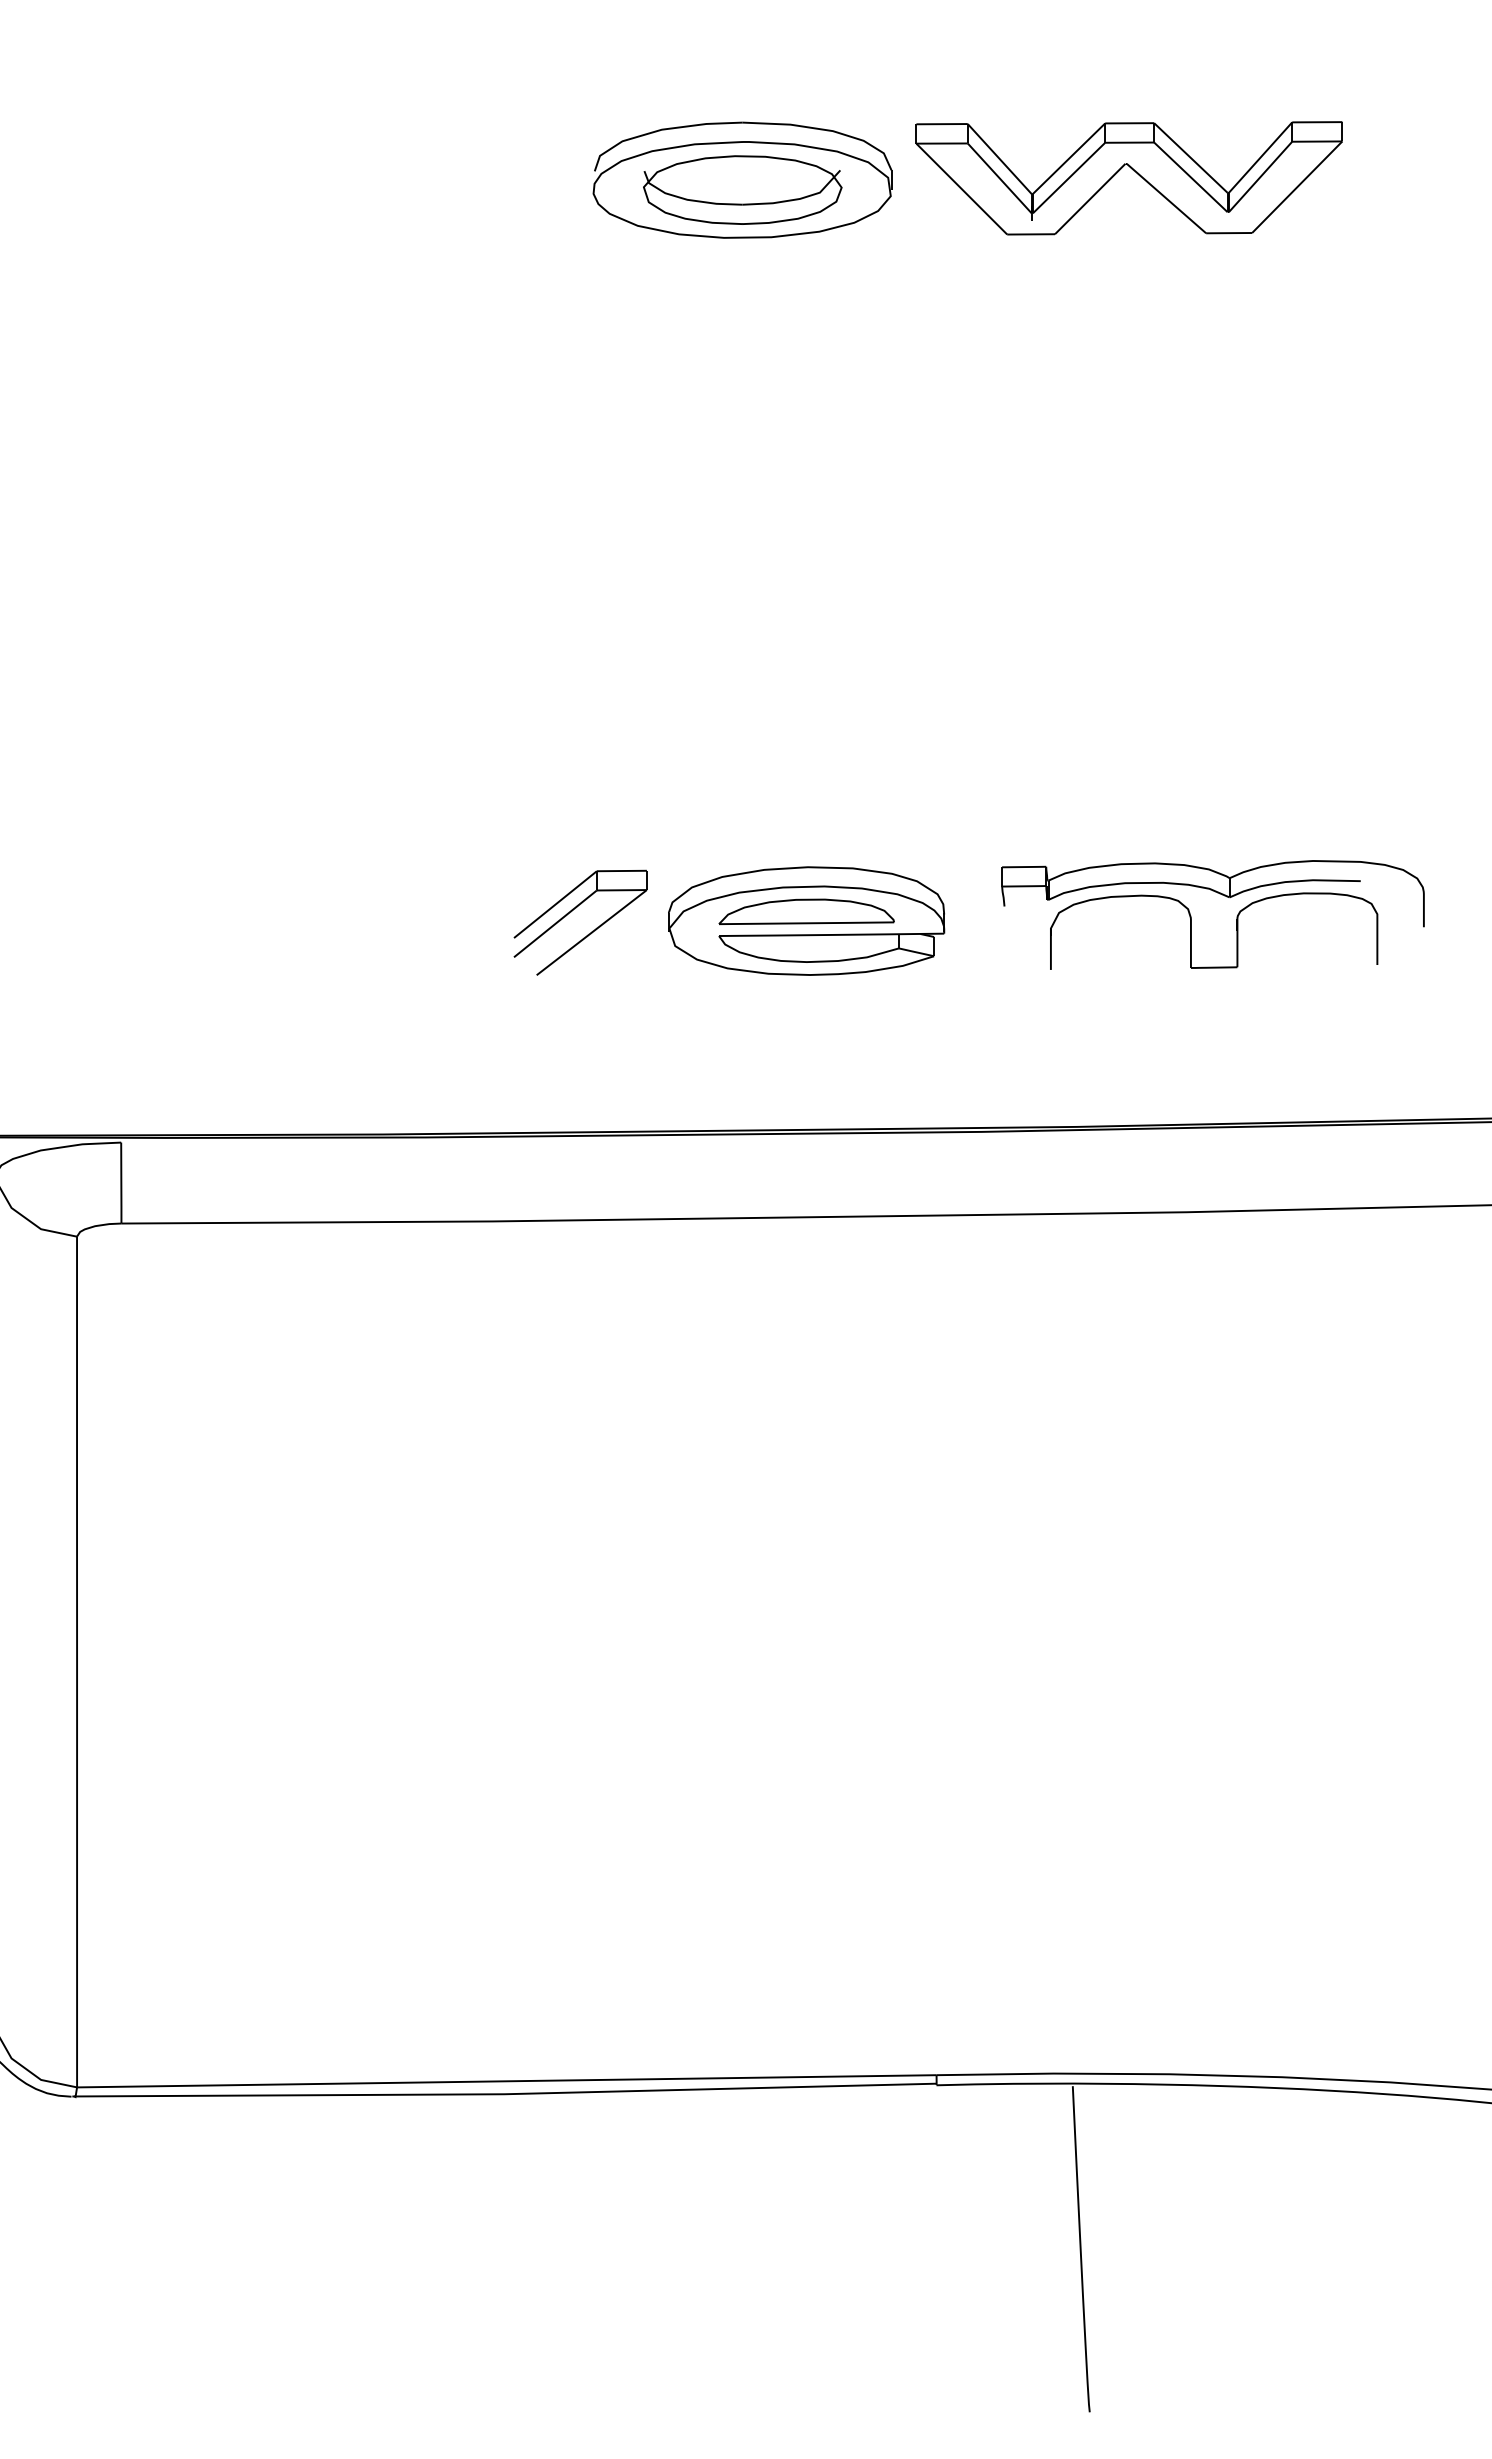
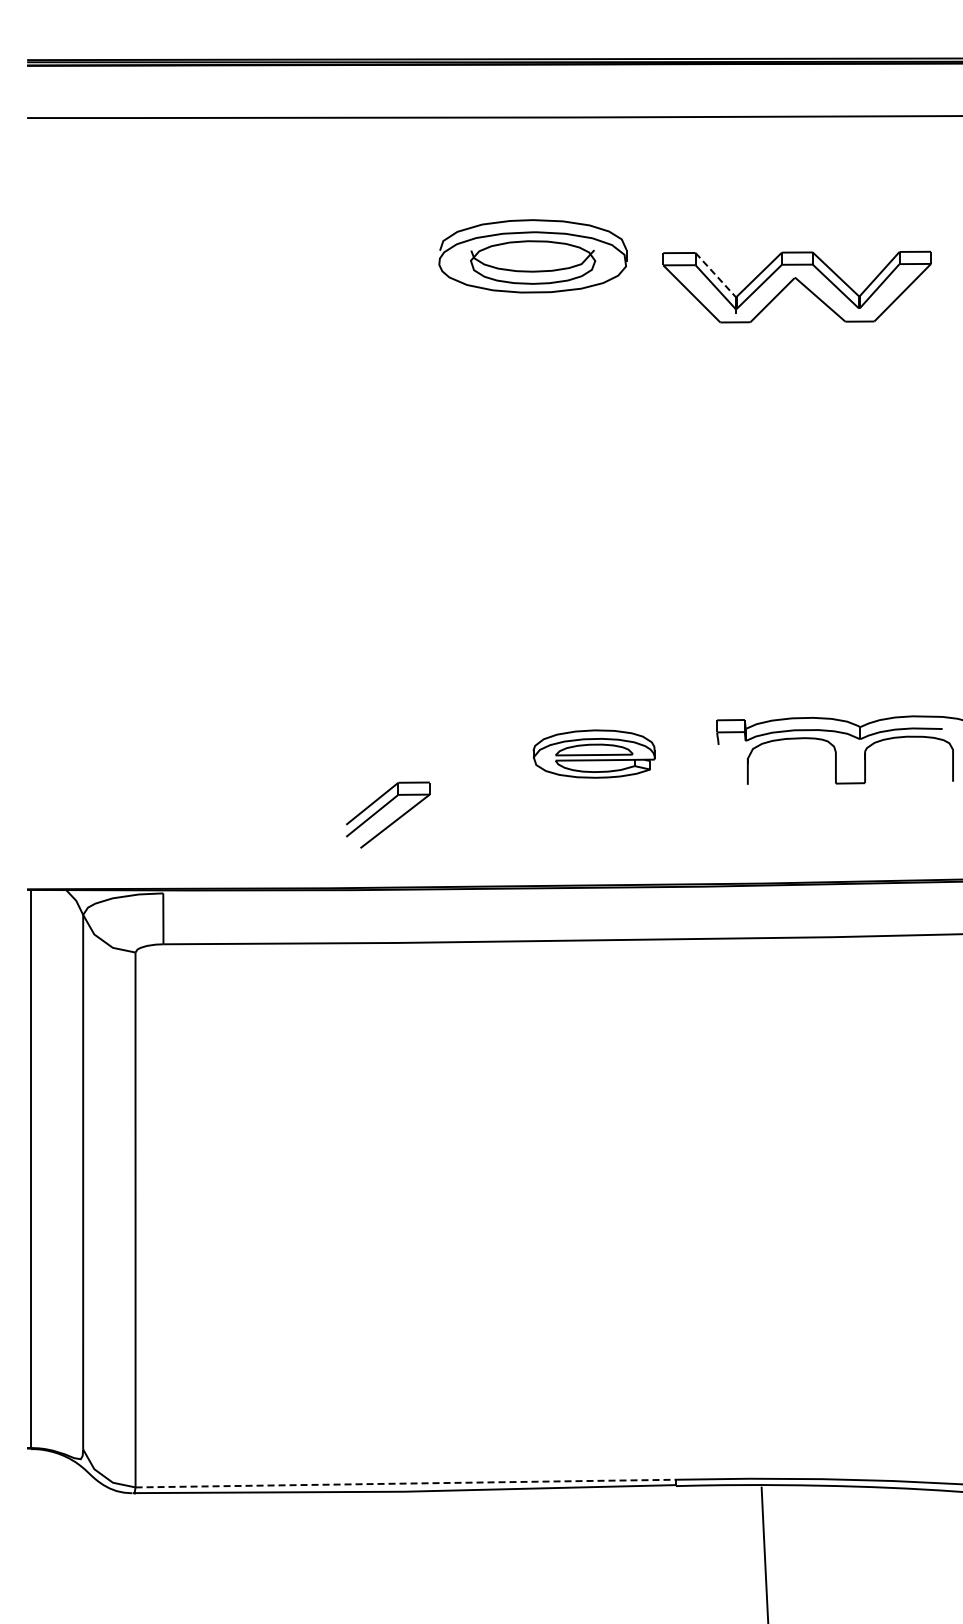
line: (999, 159) -> (715, 275), solid -> dashed
part: (741, 180) -> (532, 256), moved
part: (573, 912) -> (383, 808), moved
part: (805, 920) -> (593, 753), size x0.7
line: (508, 2081) -> (406, 1483), solid -> dashed

